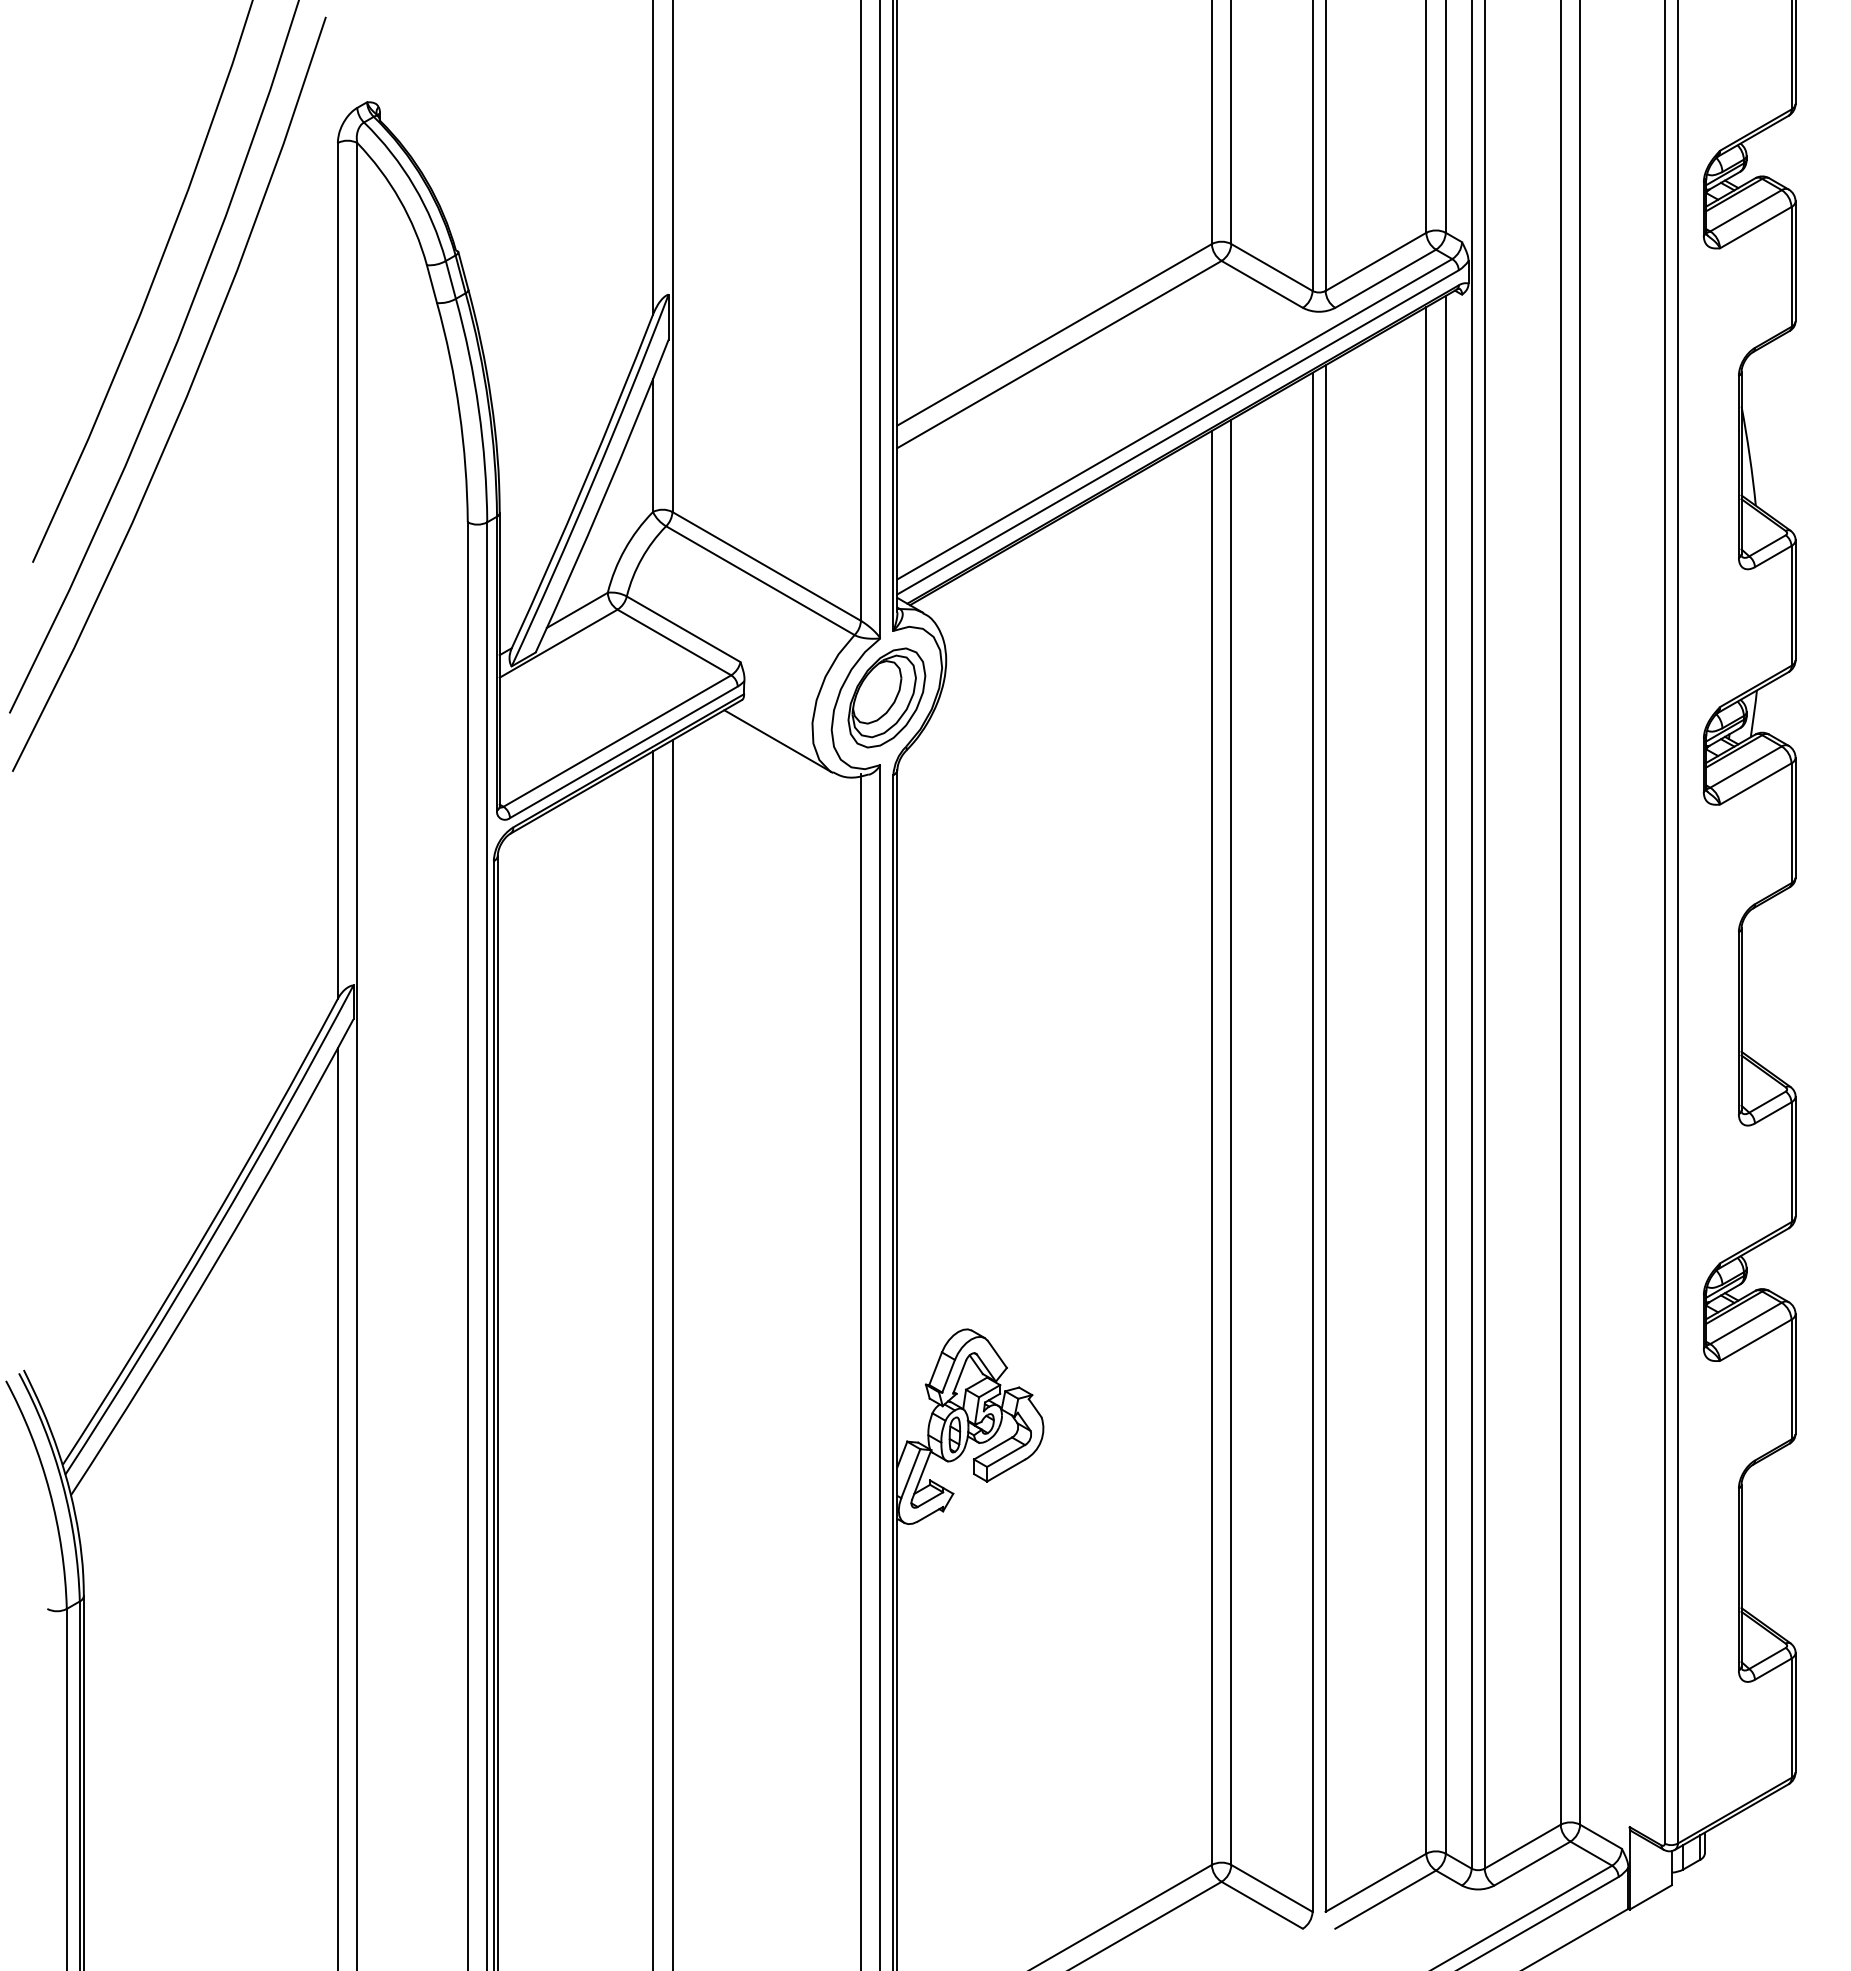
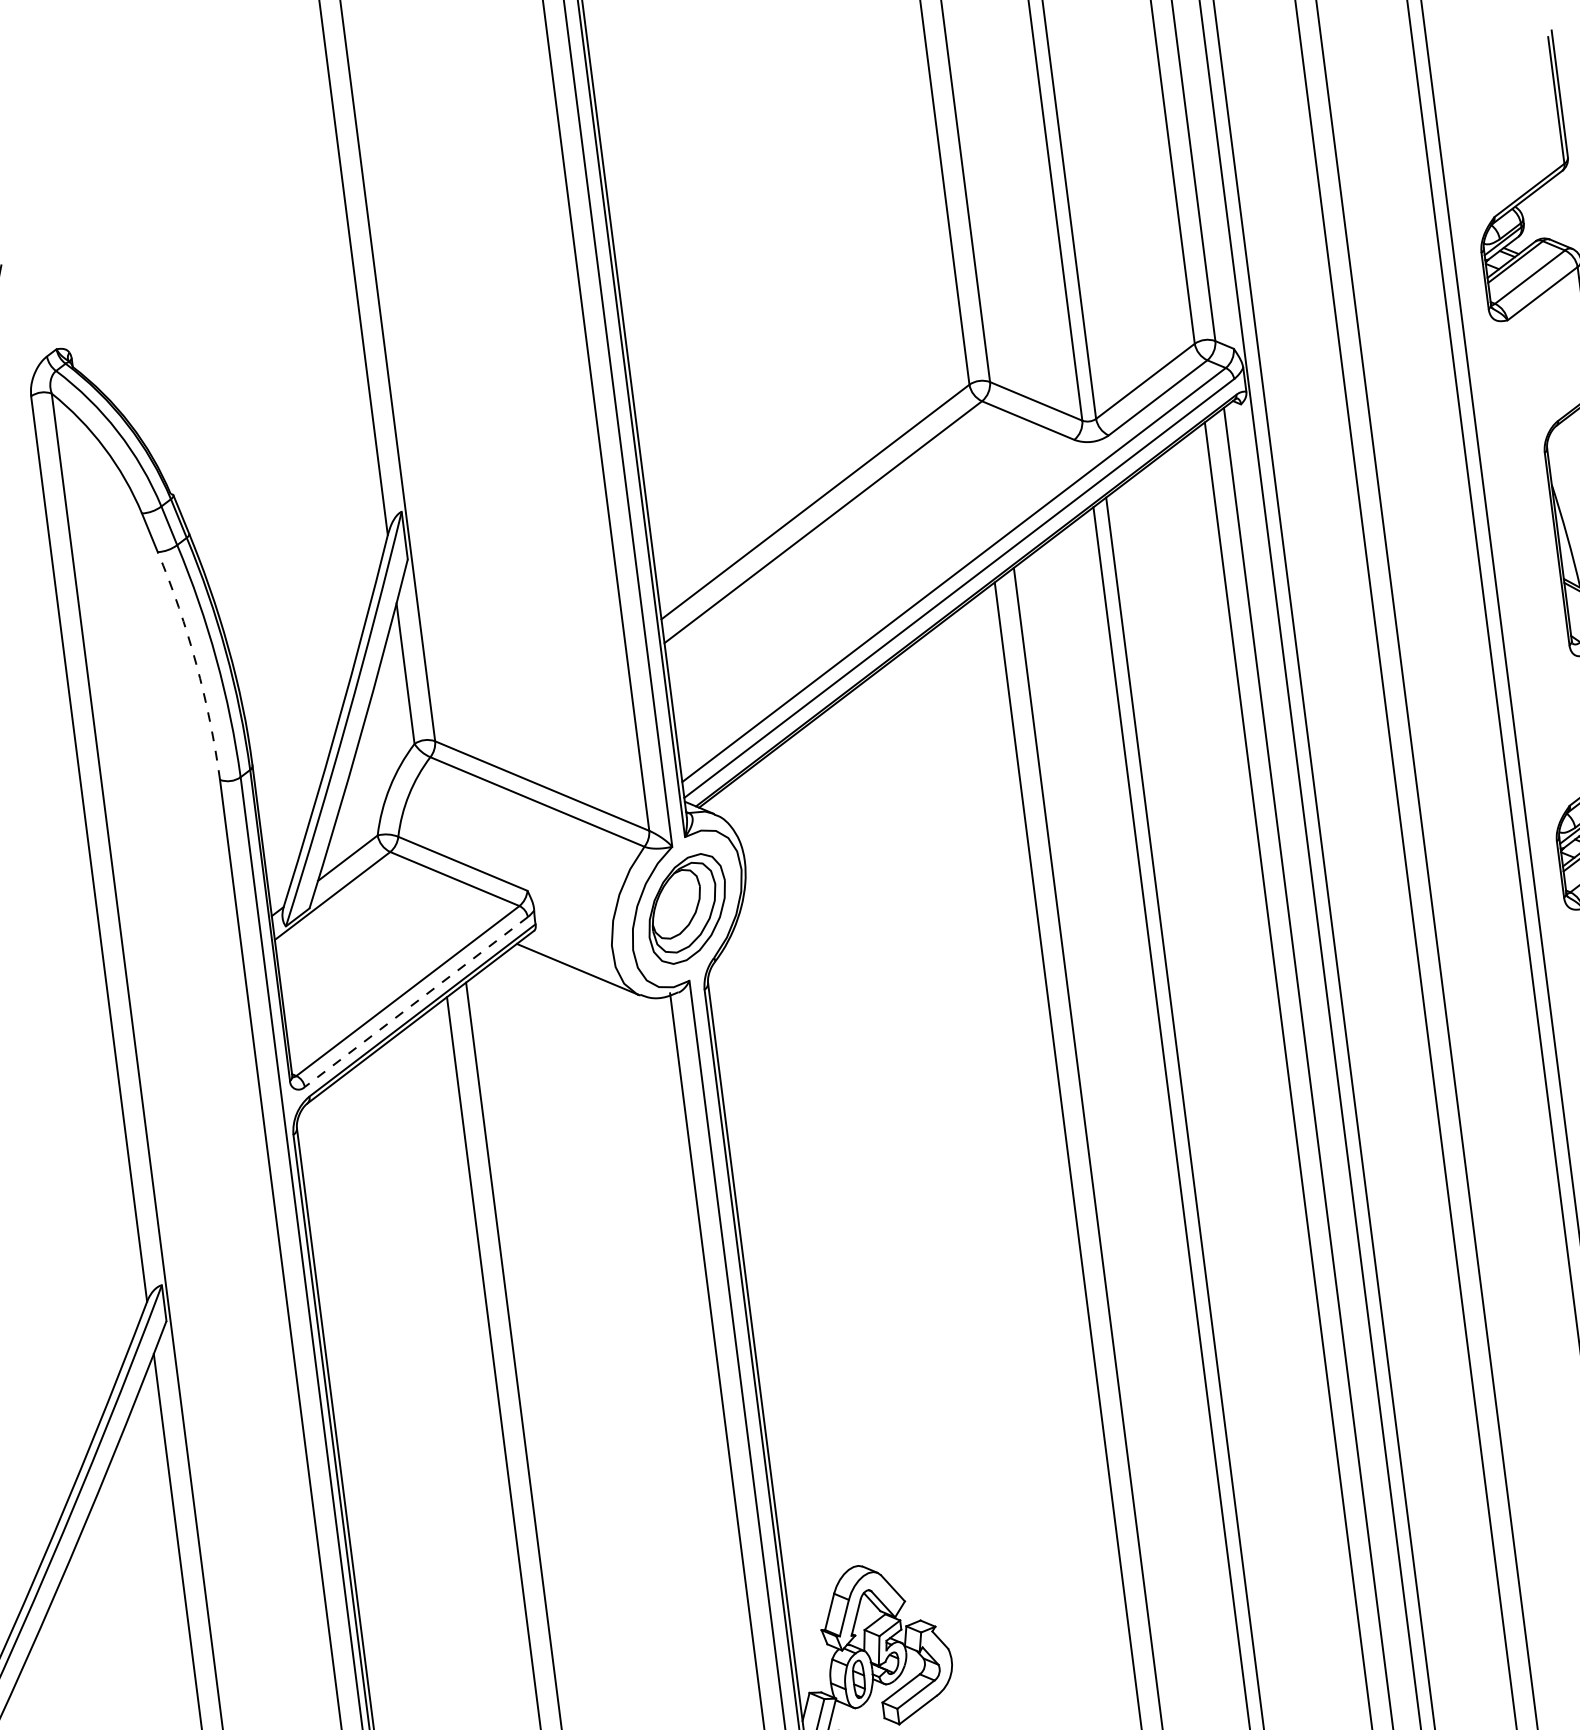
arc: (459, 411) -> (196, 663), solid -> dashed
line: (623, 752) -> (415, 1002), solid -> dashed

